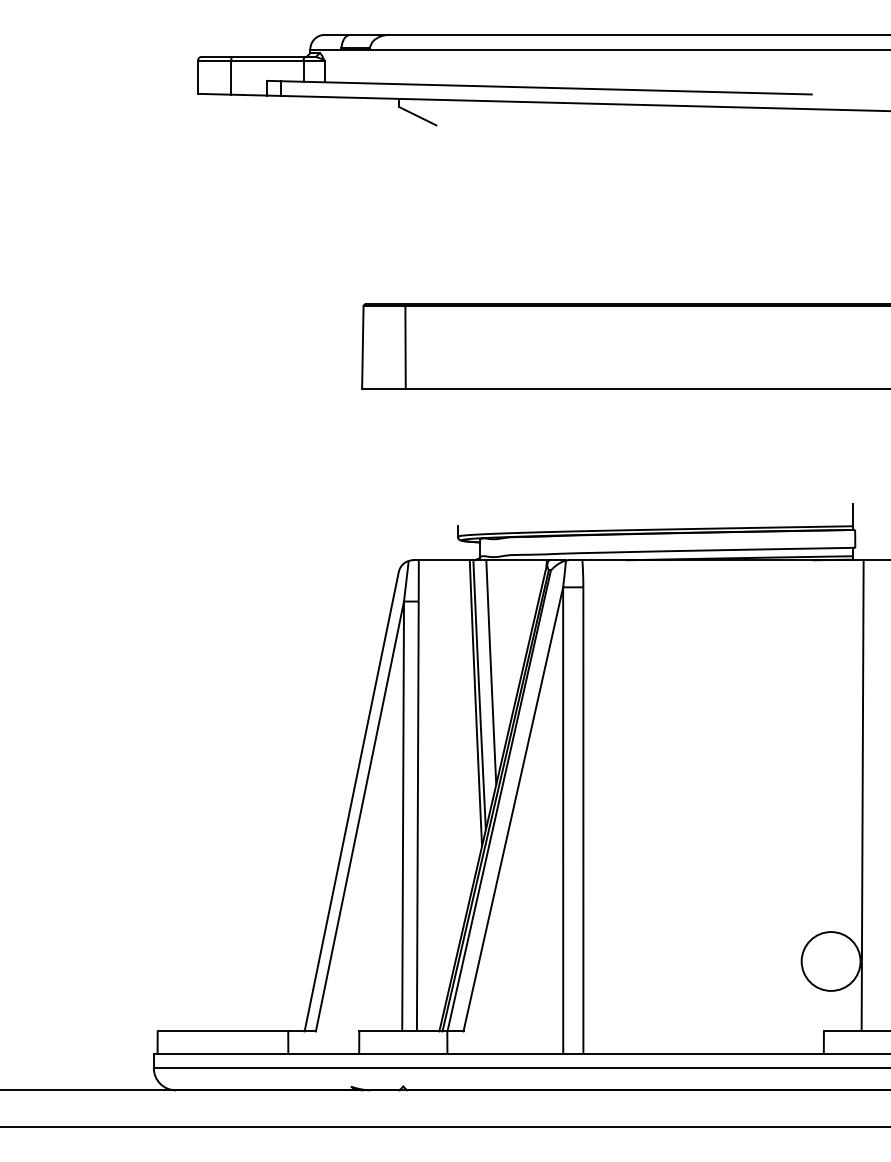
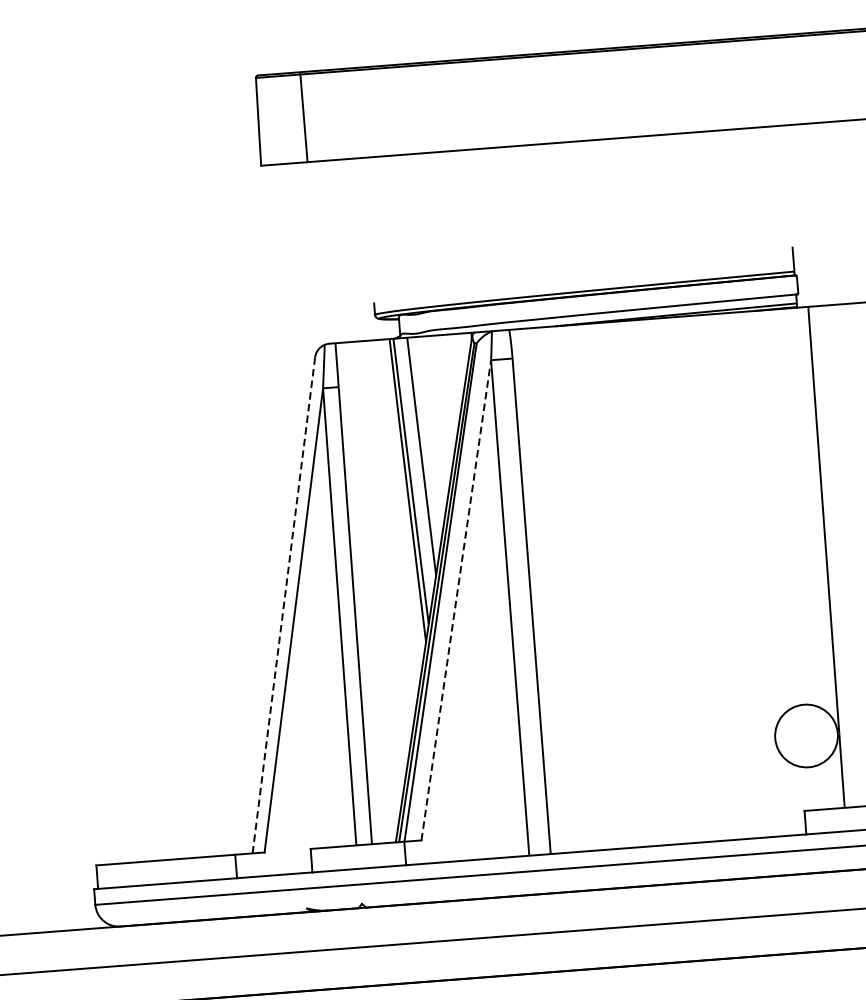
line: (351, 801) -> (283, 605), solid -> dashed
line: (513, 809) -> (456, 600), solid -> dashed

